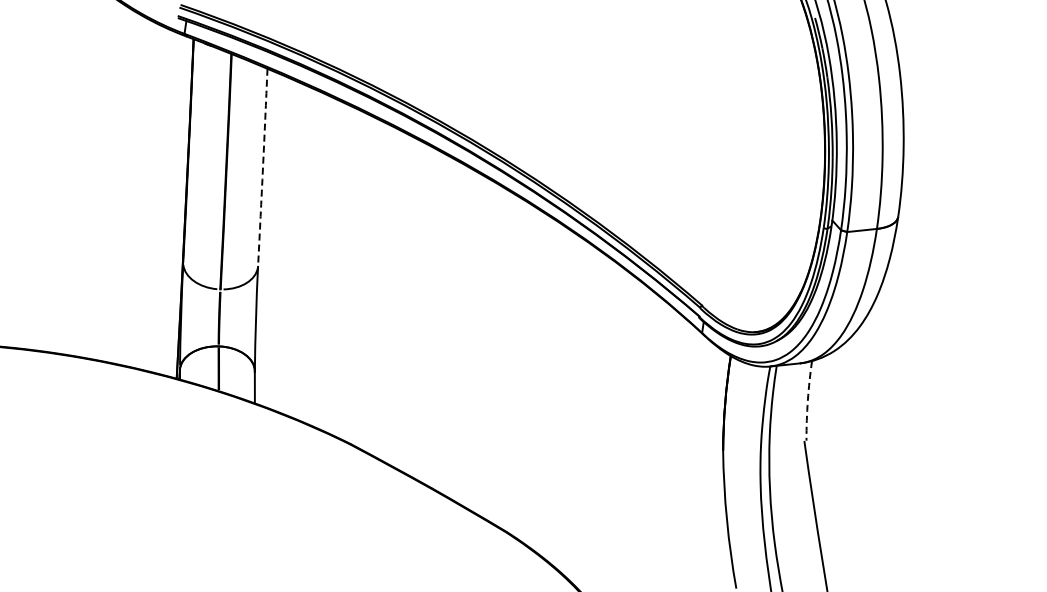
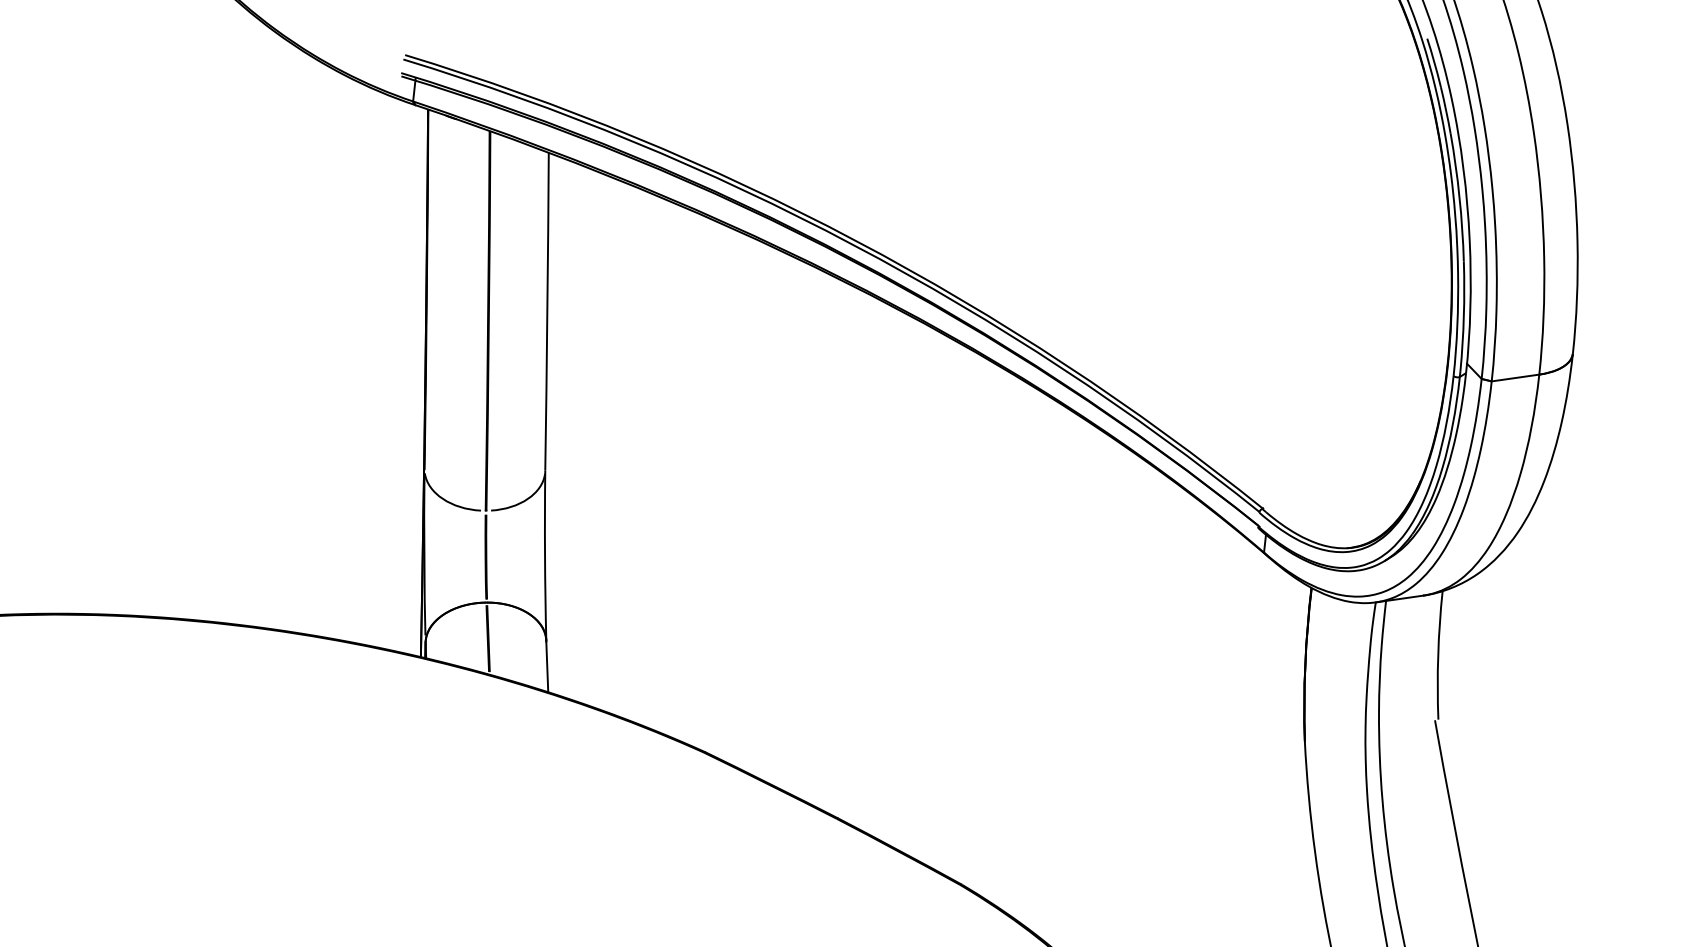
arc: (263, 167) -> (548, 311), dashed -> solid
arc: (807, 400) -> (1437, 654), dashed -> solid

